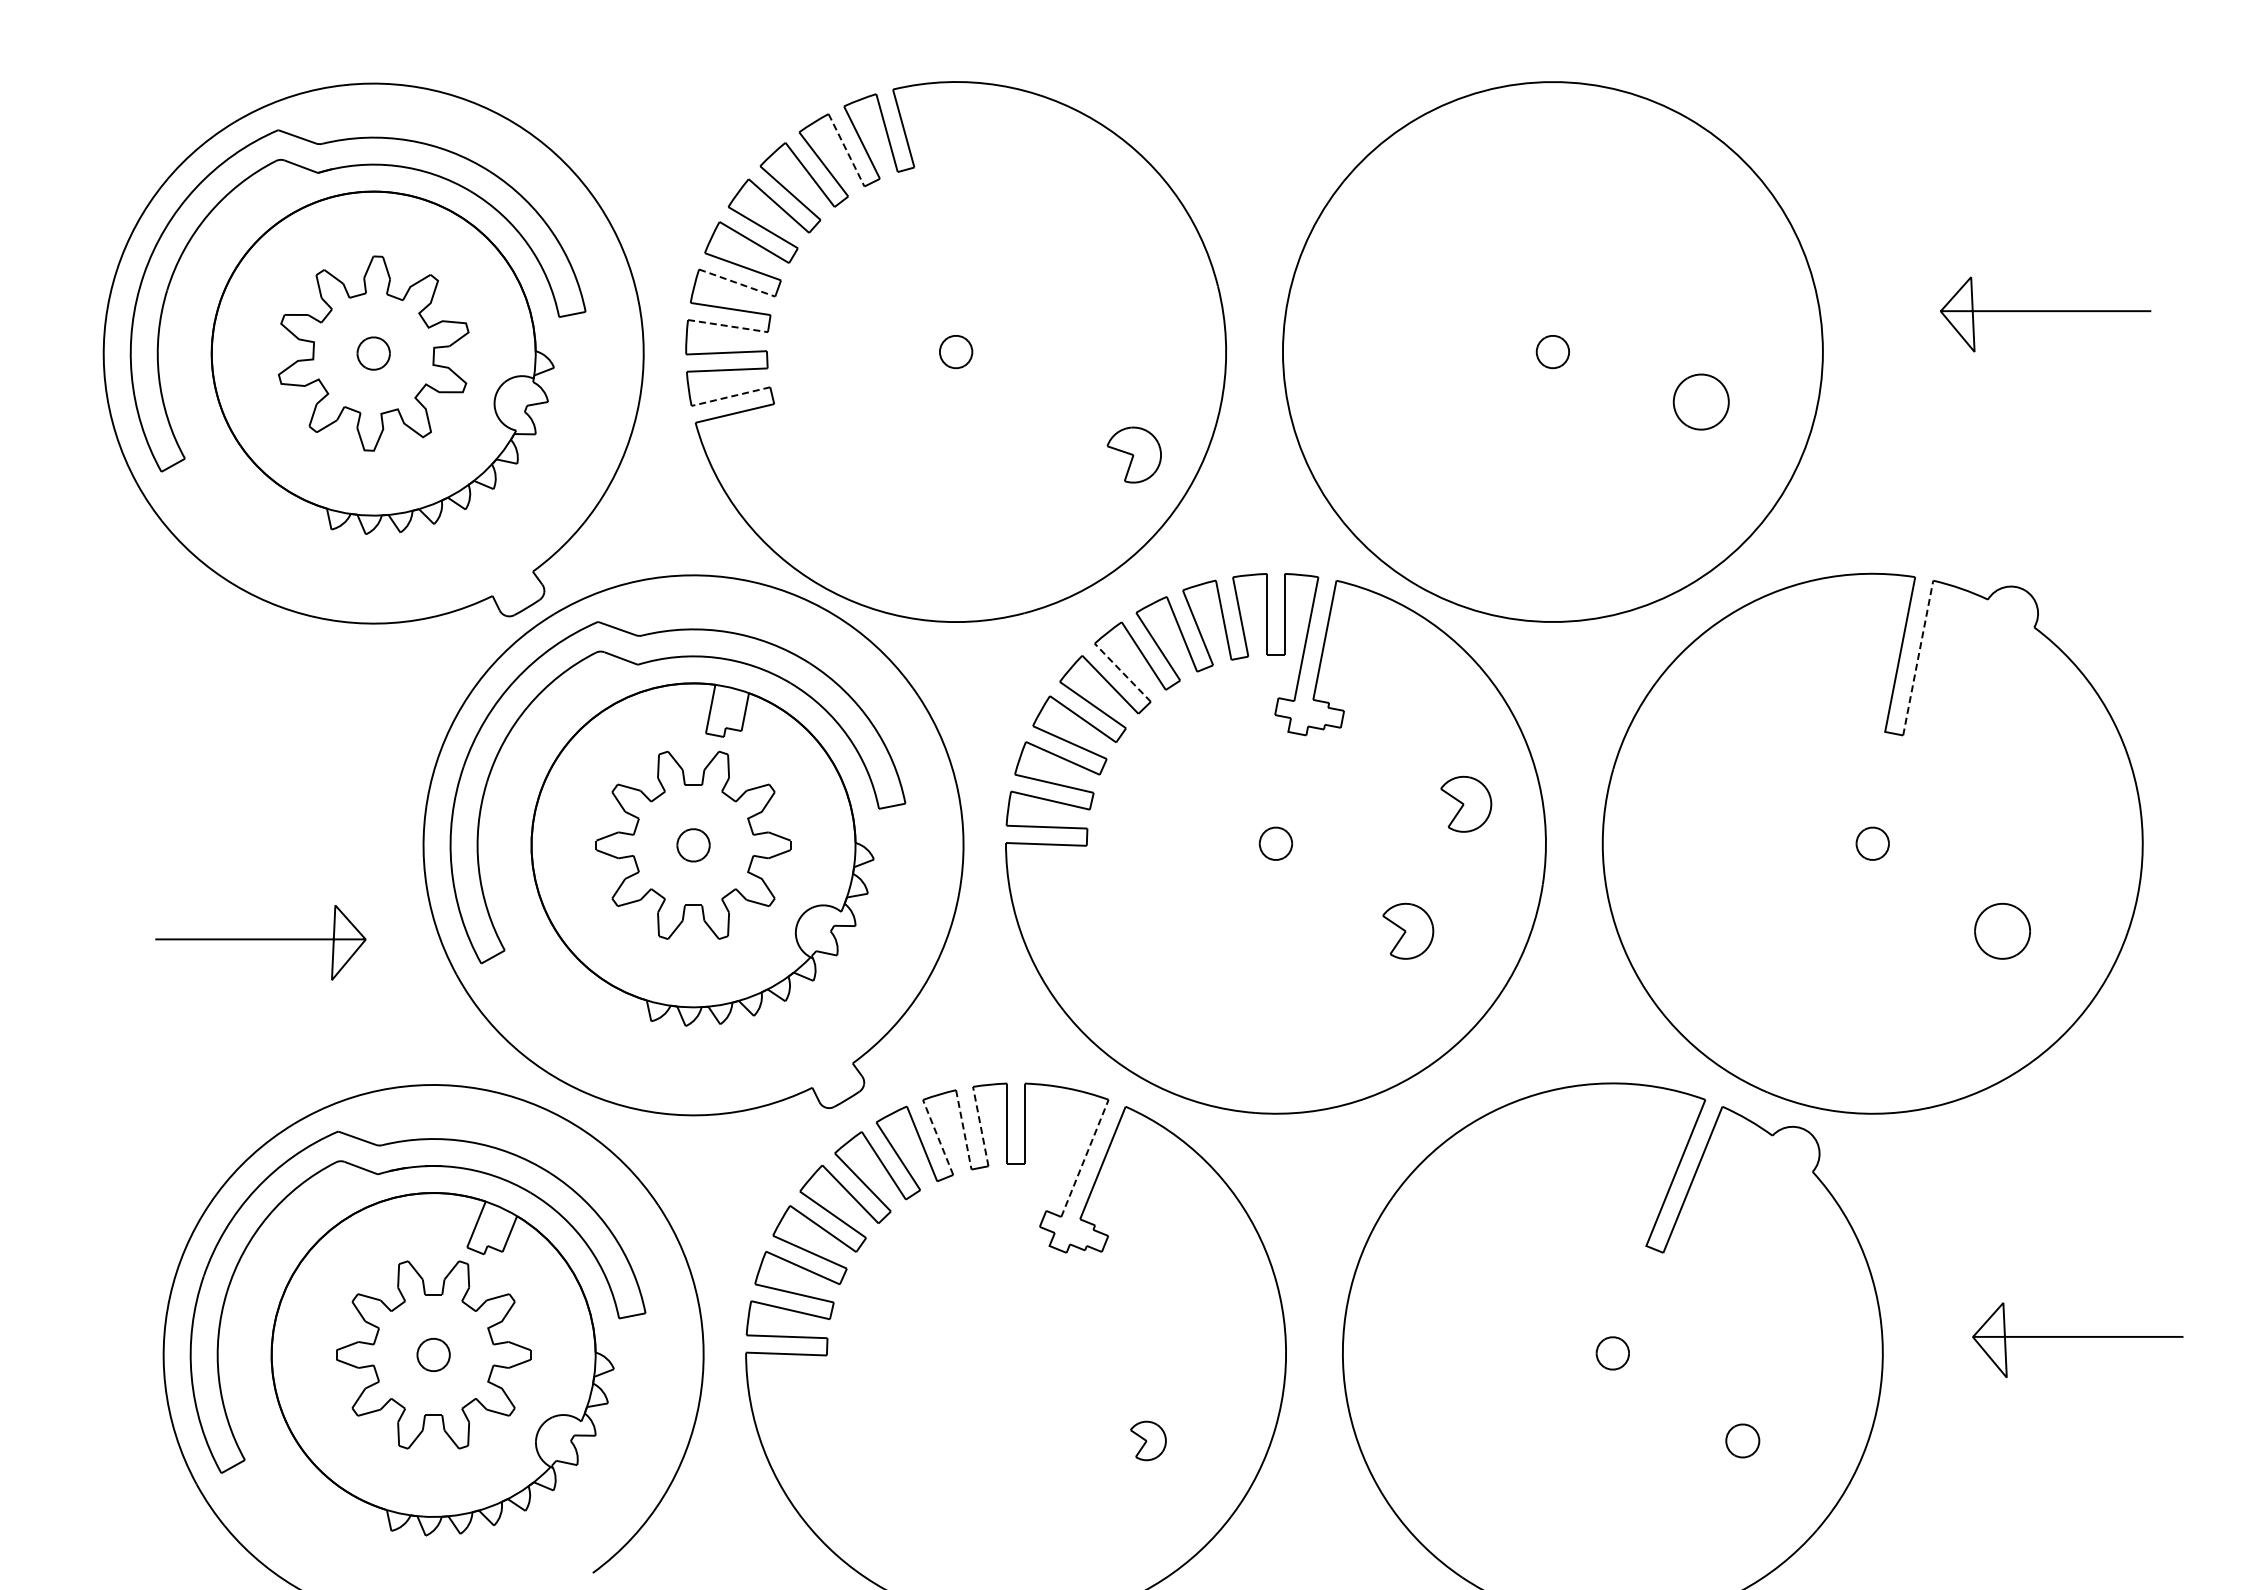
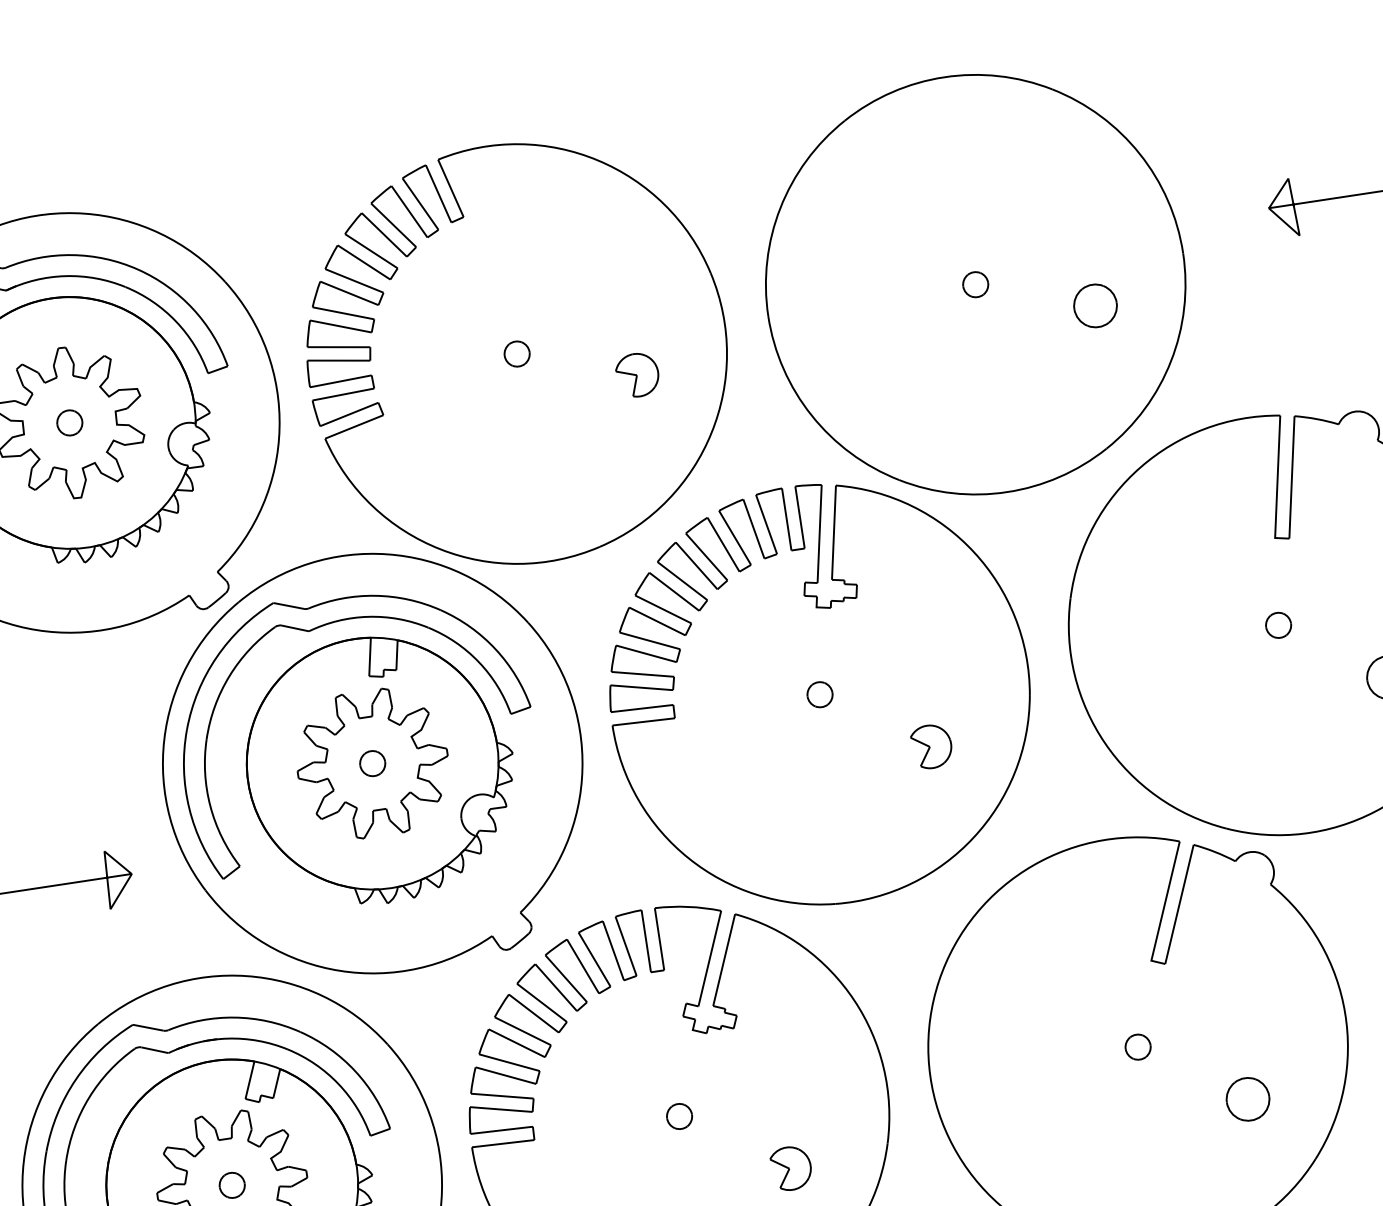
line: (846, 150) -> (409, 211), dashed -> solid
line: (737, 283) -> (341, 326), dashed -> solid
line: (728, 326) -> (339, 360), dashed -> solid
line: (730, 396) -> (348, 414), dashed -> solid
part: (1133, 454) -> (636, 374), moved
line: (1918, 658) -> (1292, 477), dashed -> solid
line: (1122, 672) -> (682, 580), dashed -> solid
part: (1466, 803) -> (961, 641), removed
line: (980, 1126) -> (625, 946), dashed -> solid
line: (963, 1130) -> (613, 951), dashed -> solid
line: (937, 1137) -> (594, 959), dashed -> solid
line: (1085, 1157) -> (710, 957), dashed -> solid
part: (1016, 1353) -> (679, 1116), added
part: (1148, 1440) -> (791, 1168), size x1.43
part: (1742, 1440) -> (1247, 1099), size x1.67

